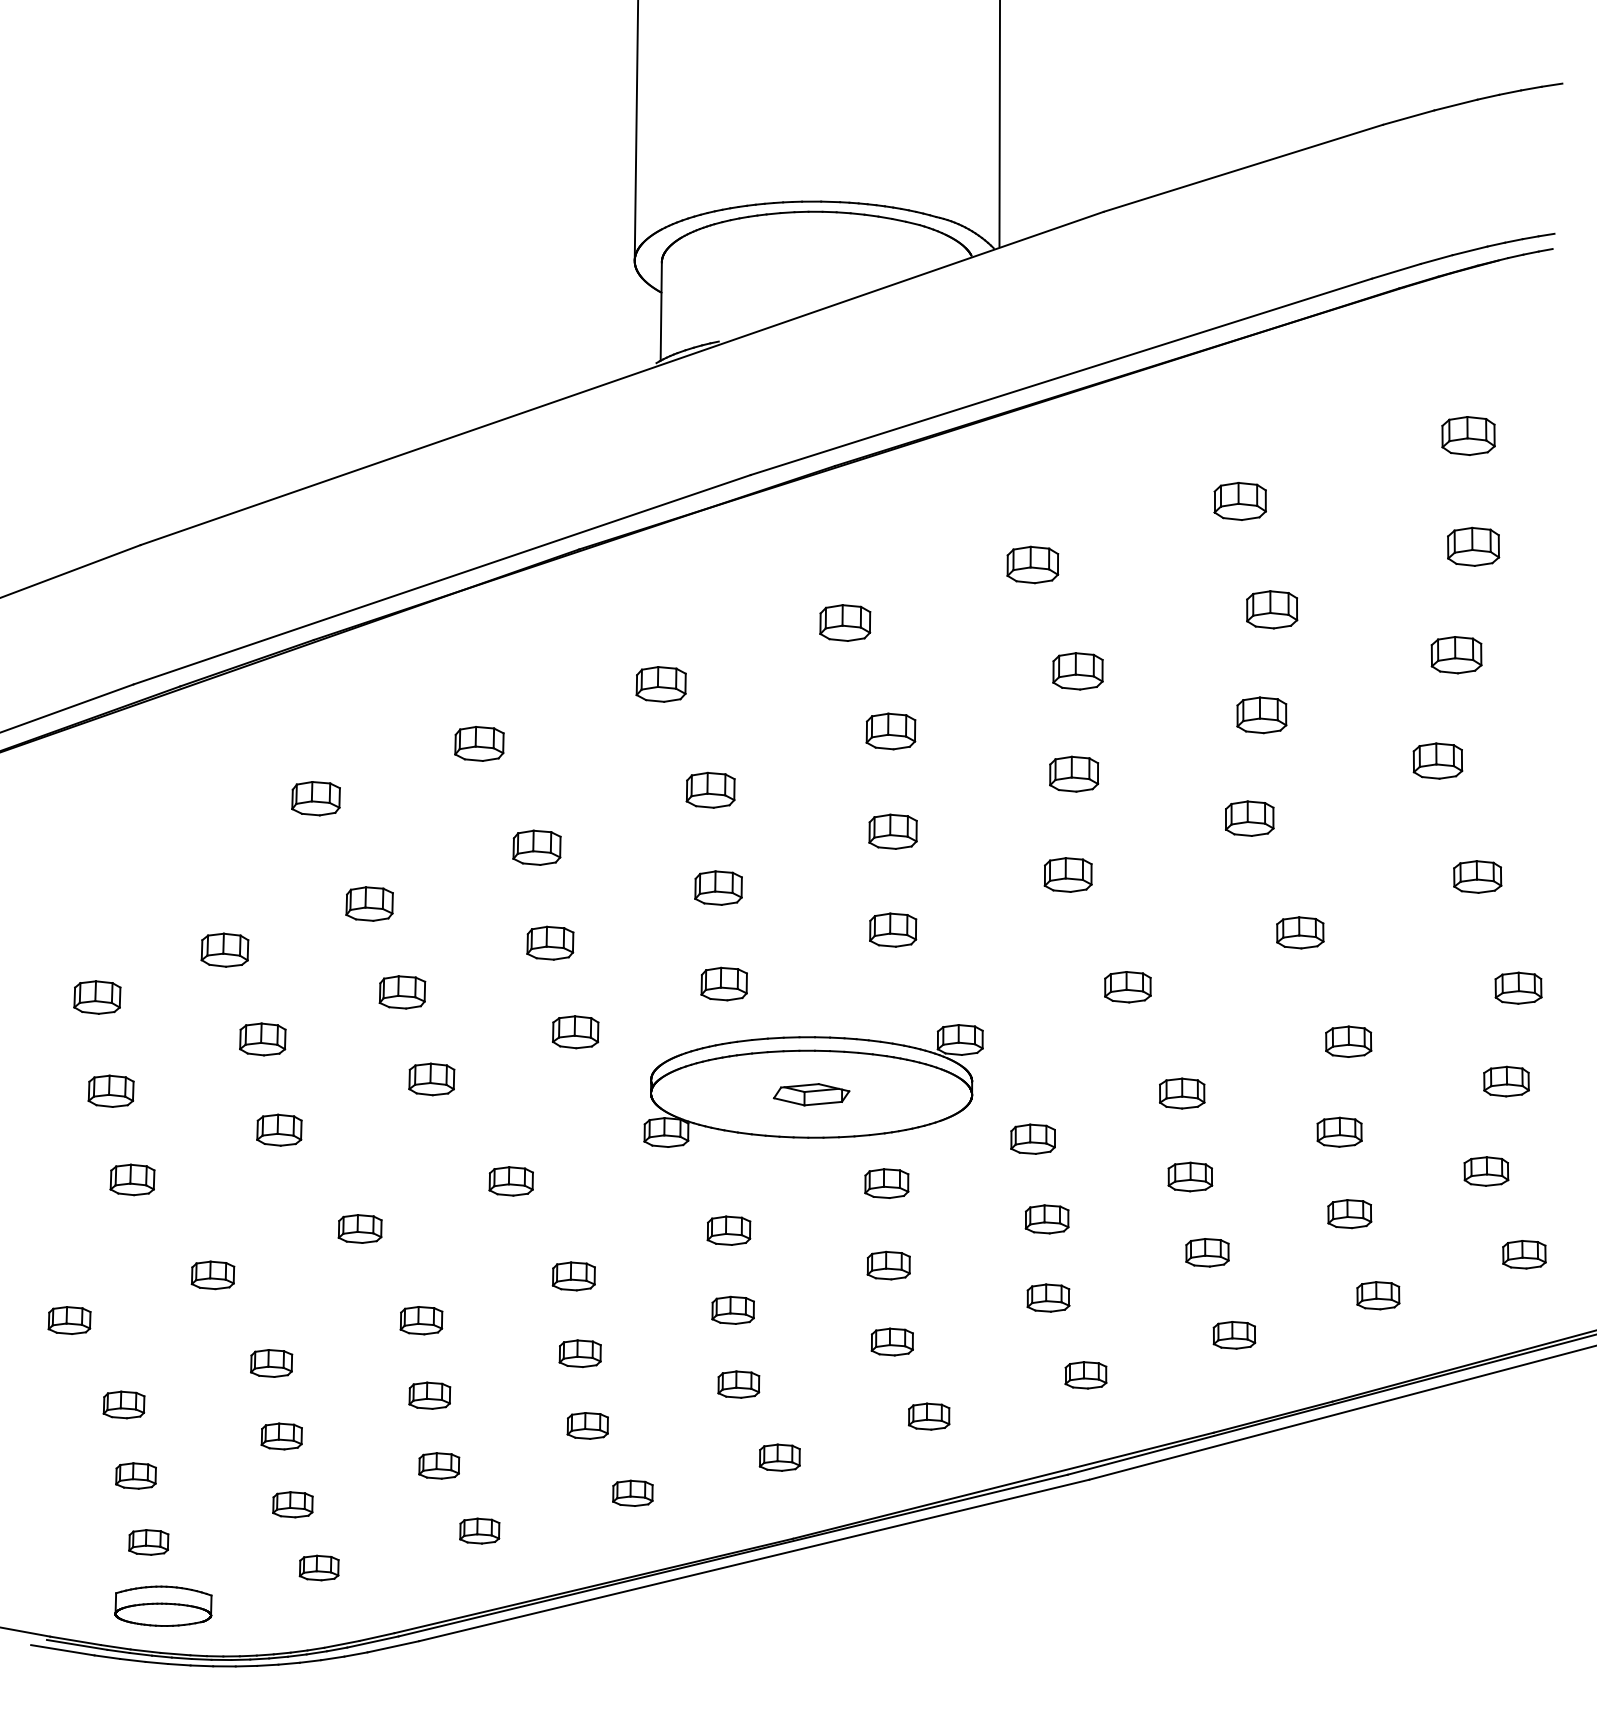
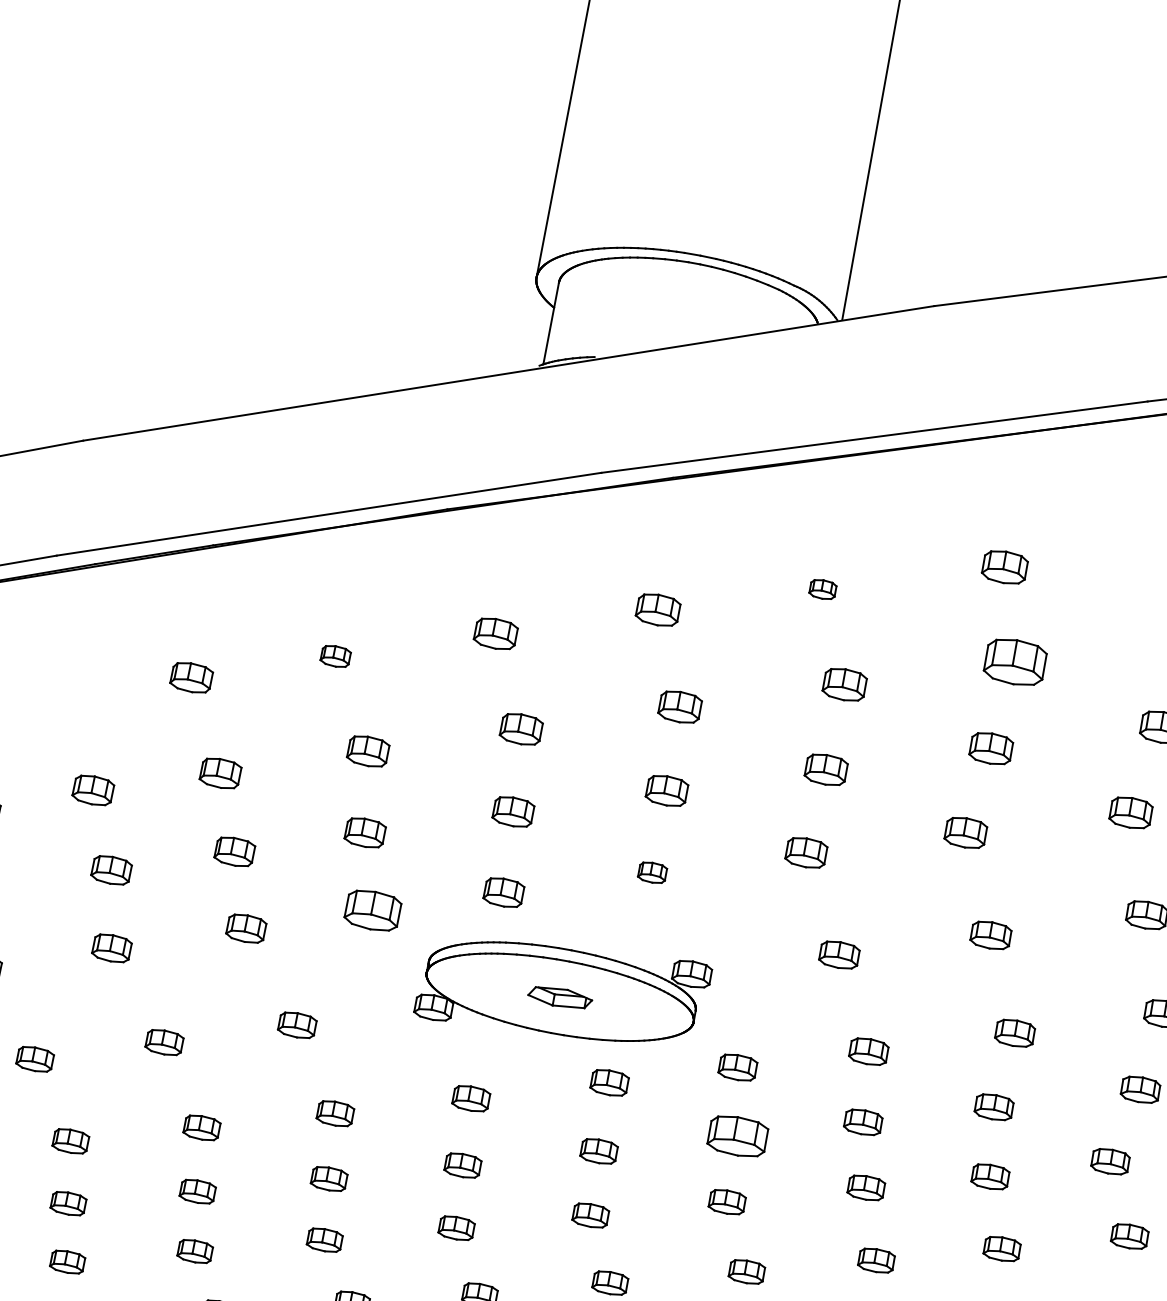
part: (1032, 564) -> (822, 589), size x0.6
part: (1272, 609) -> (1015, 662), size x1.4
part: (479, 743) -> (335, 656), size x0.7
part: (893, 929) -> (652, 872), size x0.7
part: (575, 1032) -> (372, 910), size x1.4
part: (1046, 1219) -> (737, 1136), size x1.6

